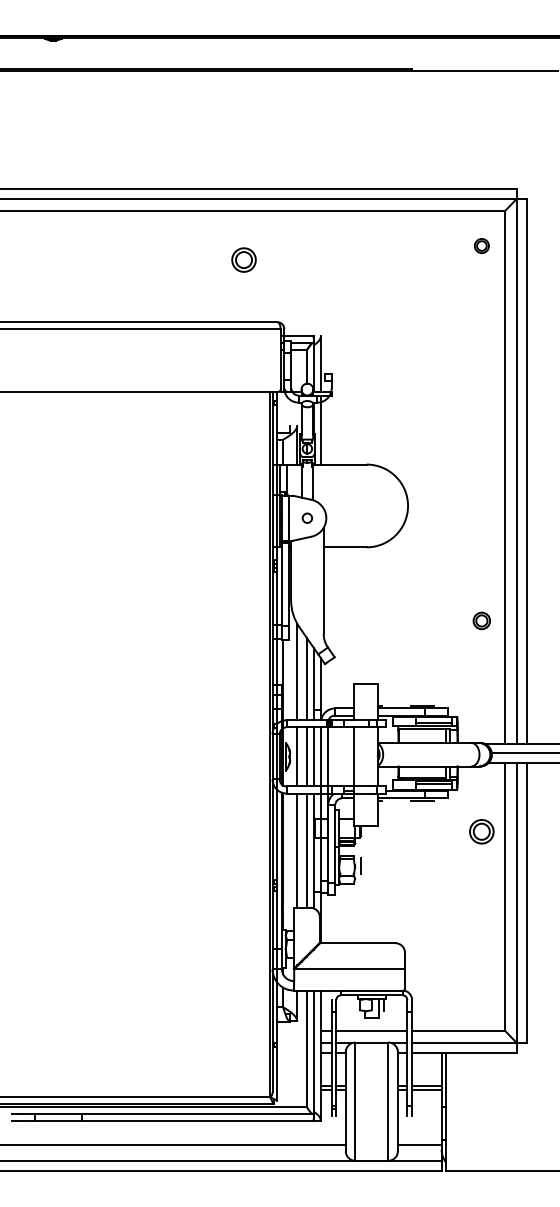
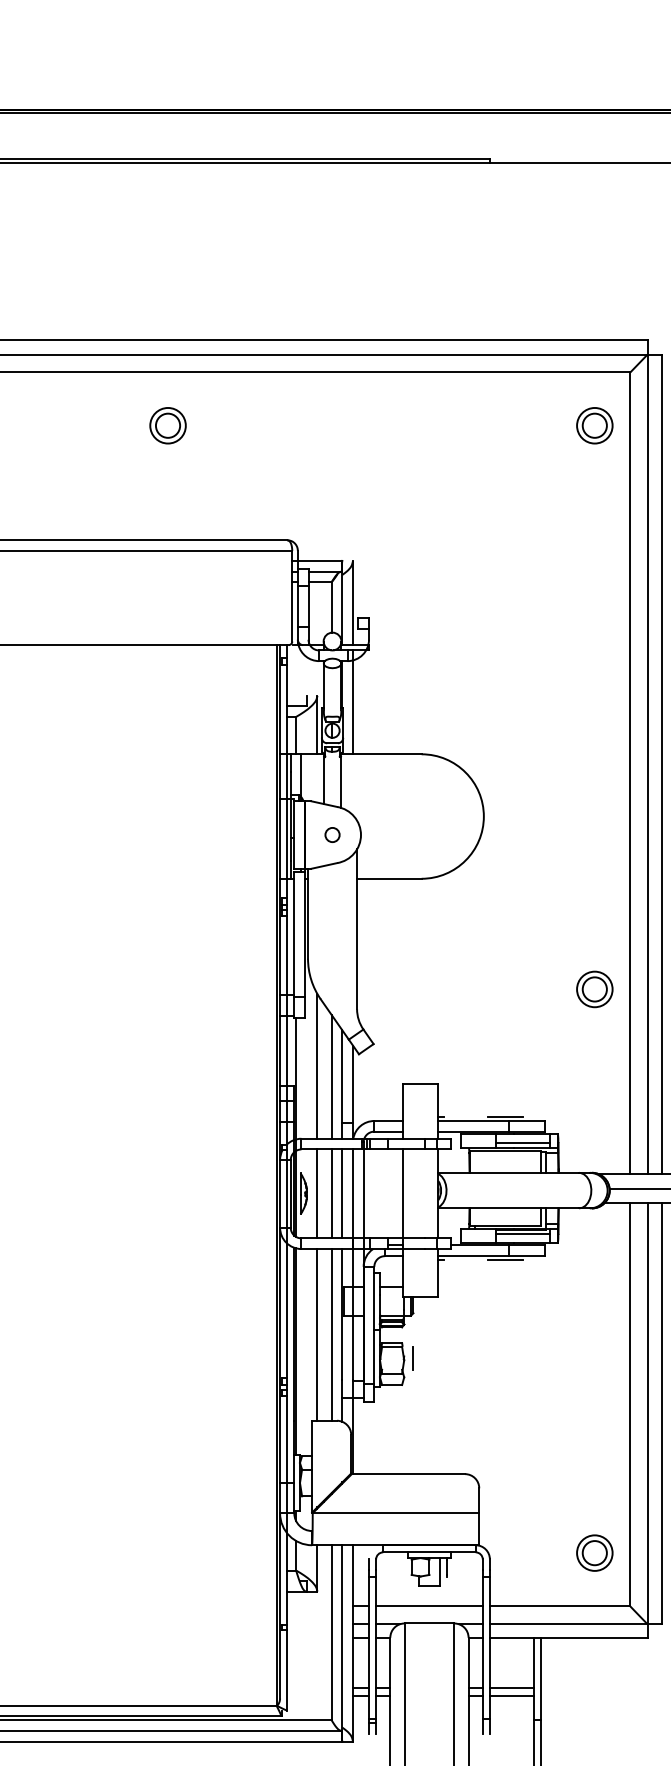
part: (481, 245) -> (594, 424), size x1.67
part: (243, 259) -> (167, 424), moved
part: (481, 620) -> (594, 988), size x1.43
part: (481, 831) -> (594, 1552), moved

